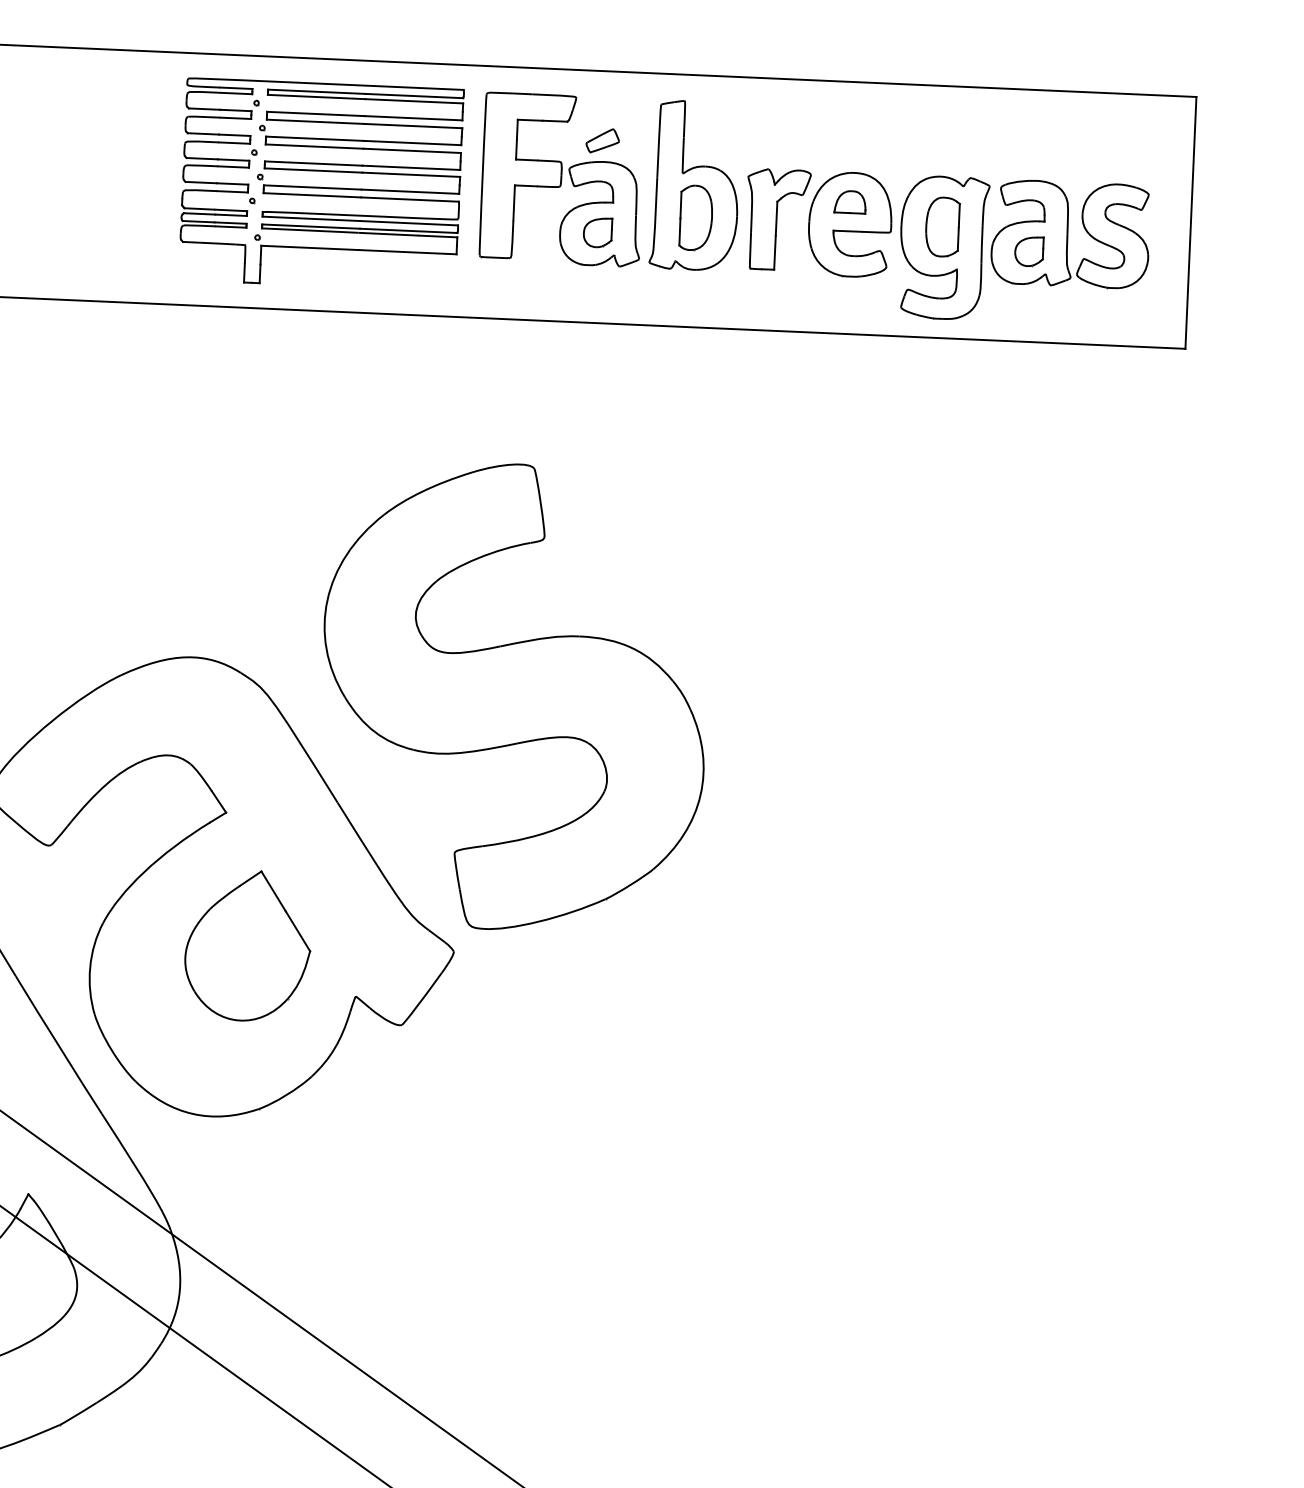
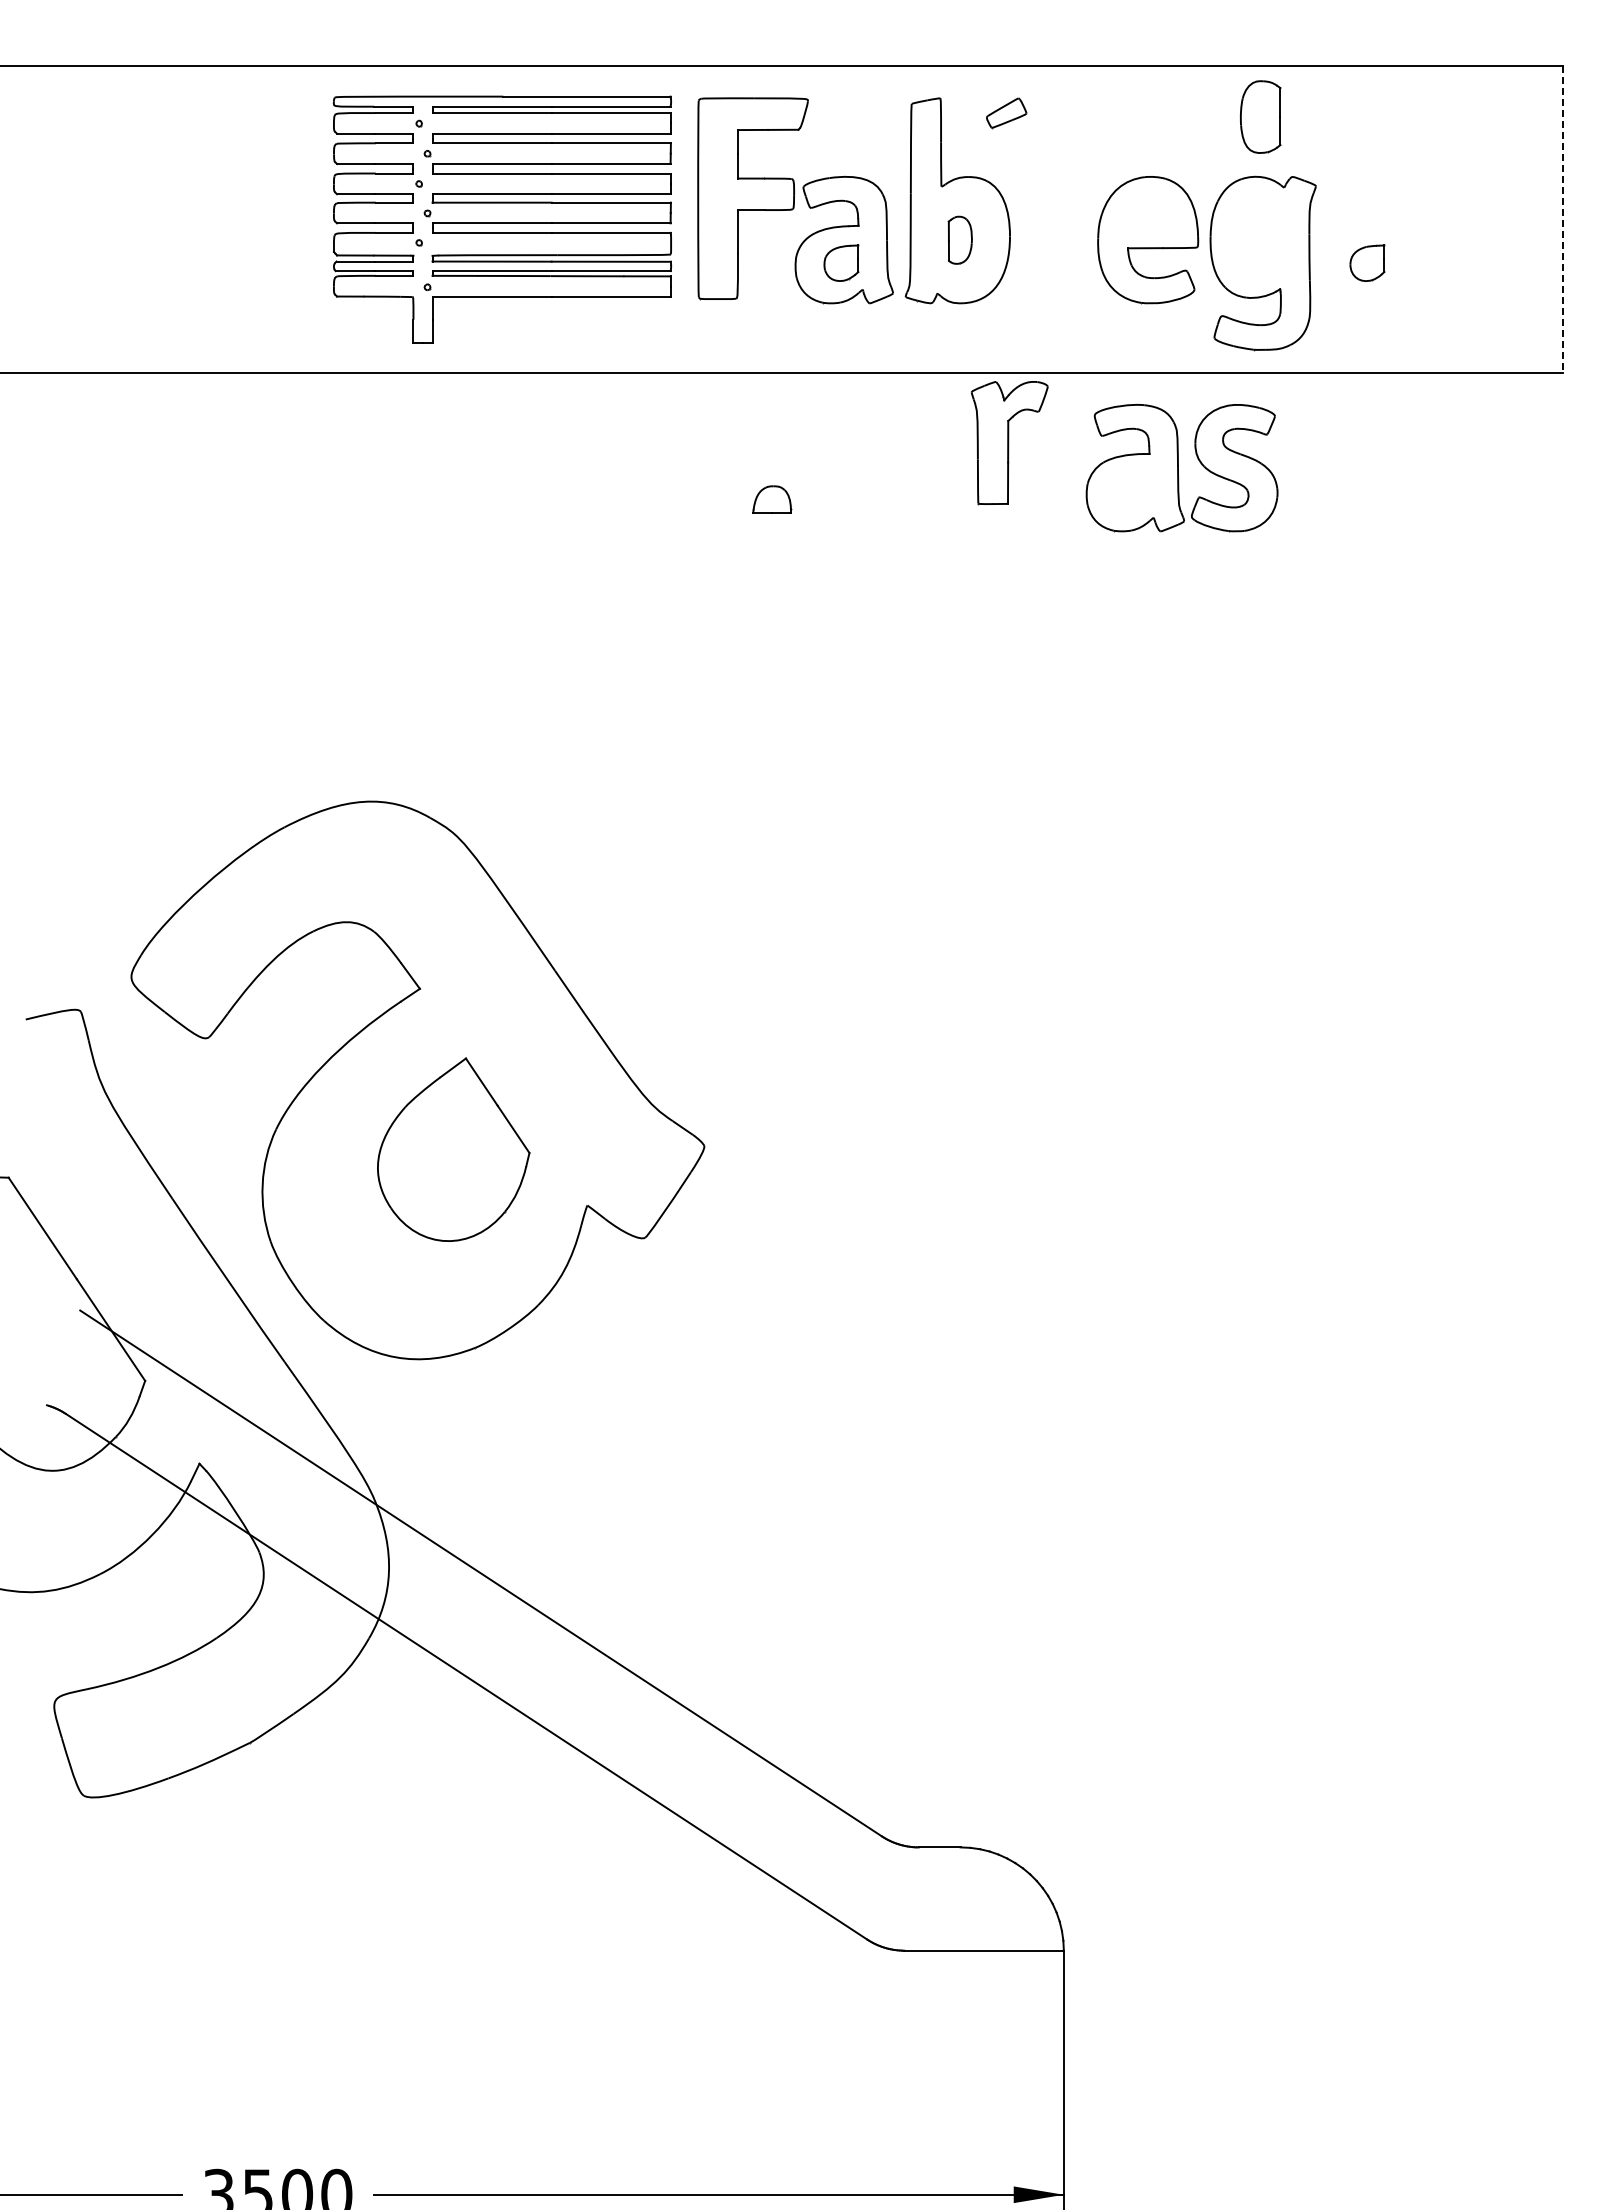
part: (602, 141) -> (1006, 113), moved
part: (850, 202) -> (772, 499), moved
part: (696, 218) -> (960, 240), size x0.6
part: (777, 220) -> (1009, 443), moved
line: (1190, 222) -> (1562, 219), solid -> dashed
part: (942, 226) -> (1260, 116), moved
part: (1070, 234) -> (1181, 468), moved
part: (513, 696) -> (763, 832), removed

